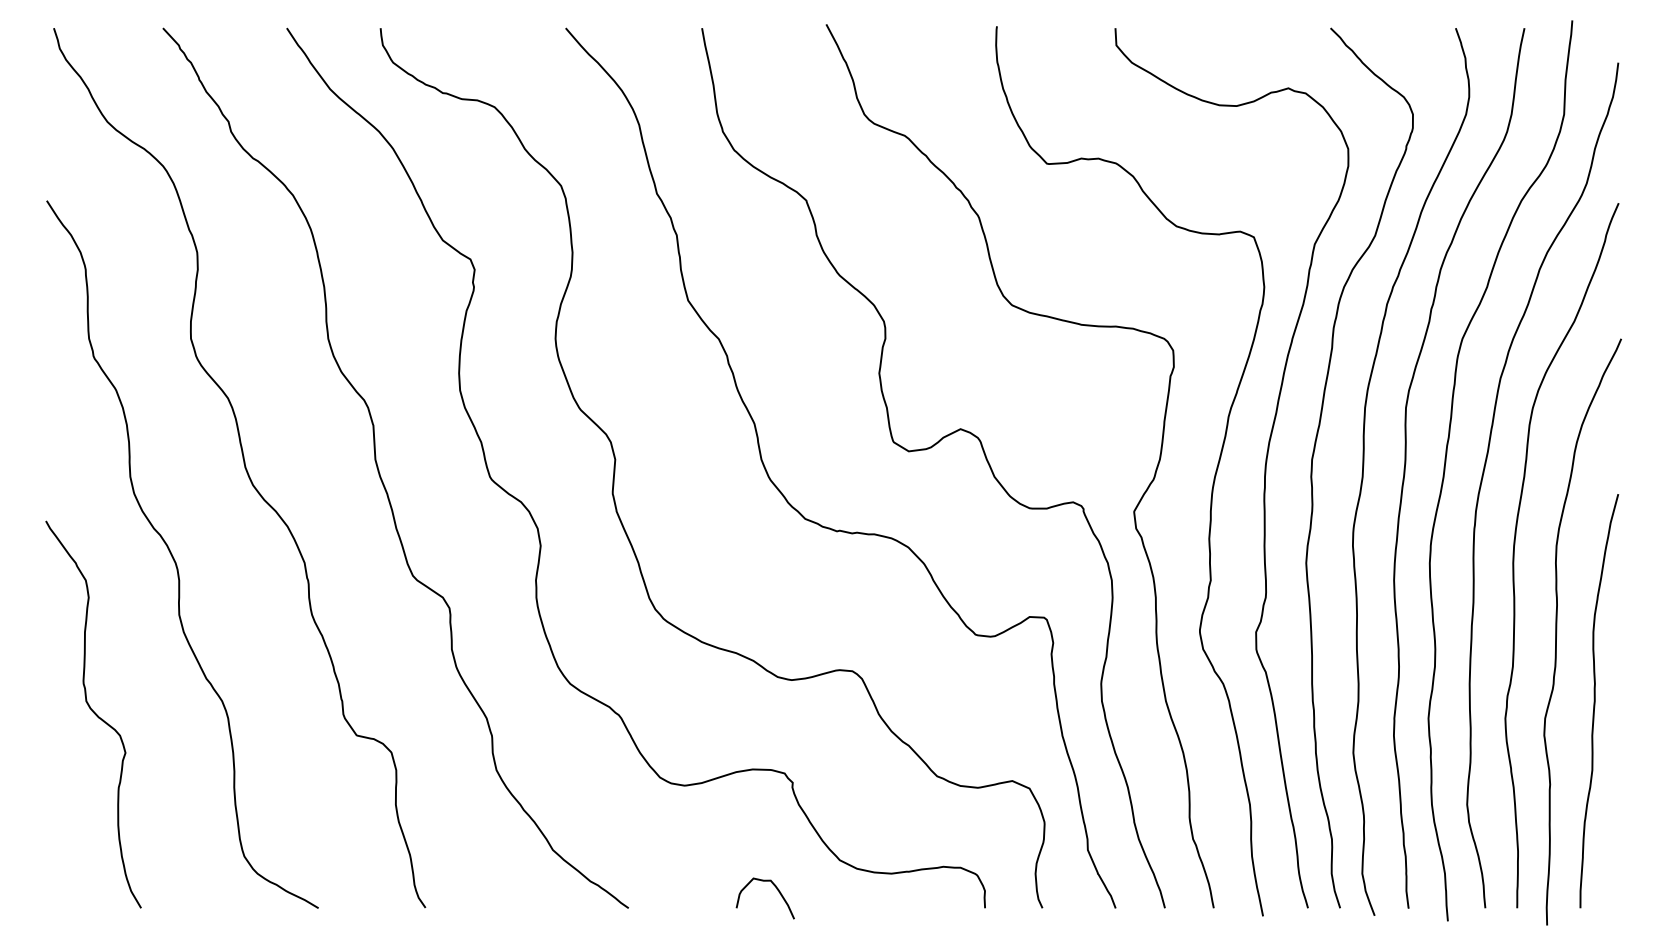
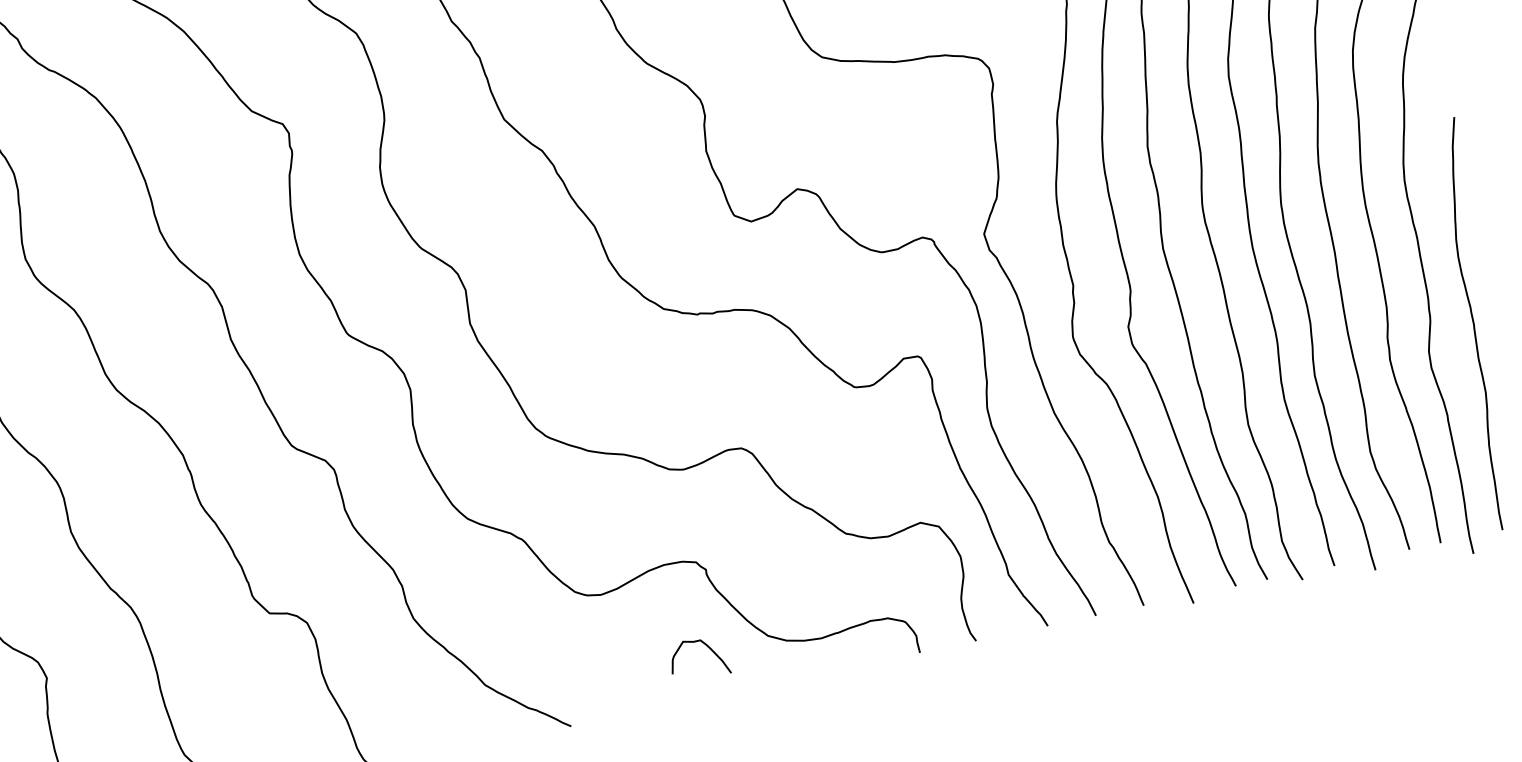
curve: (776, 889) -> (707, 647), moved

